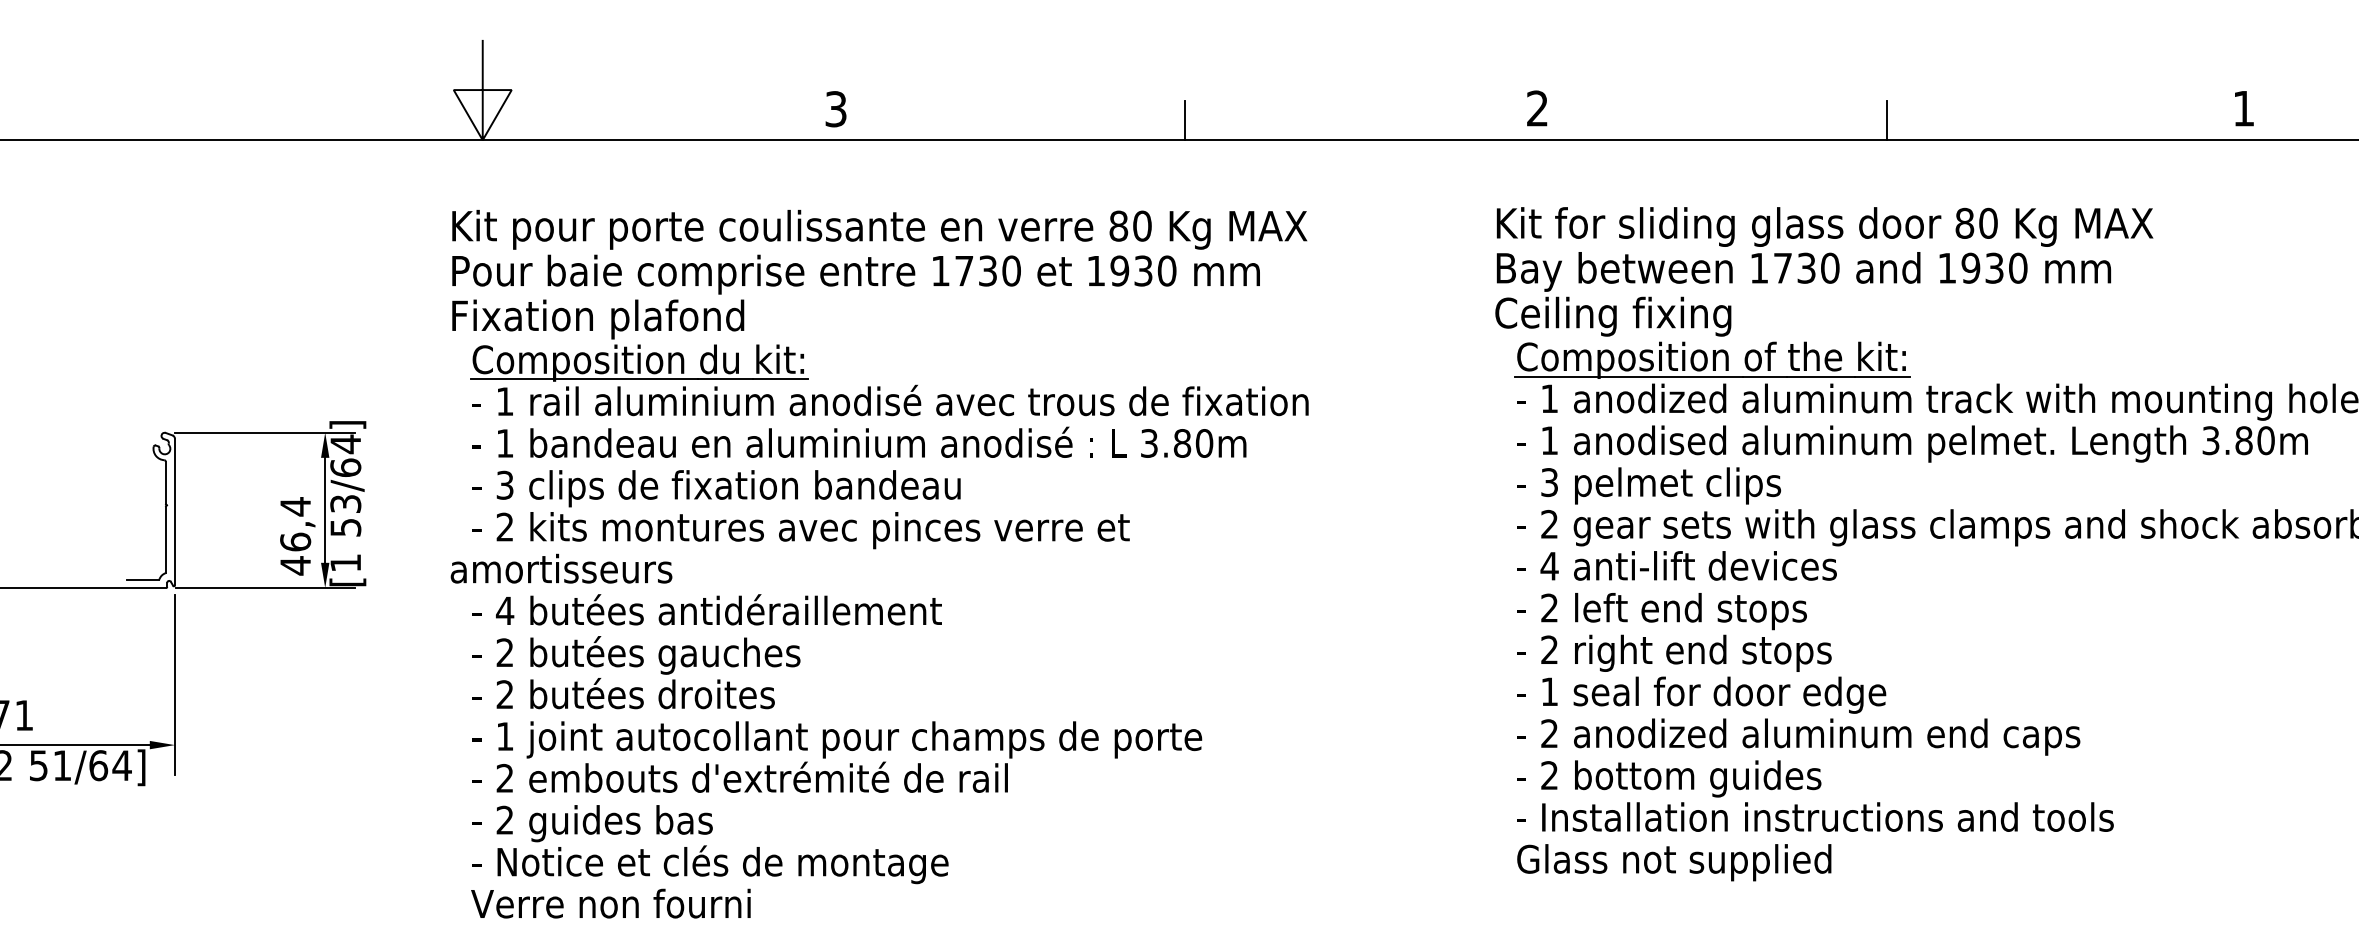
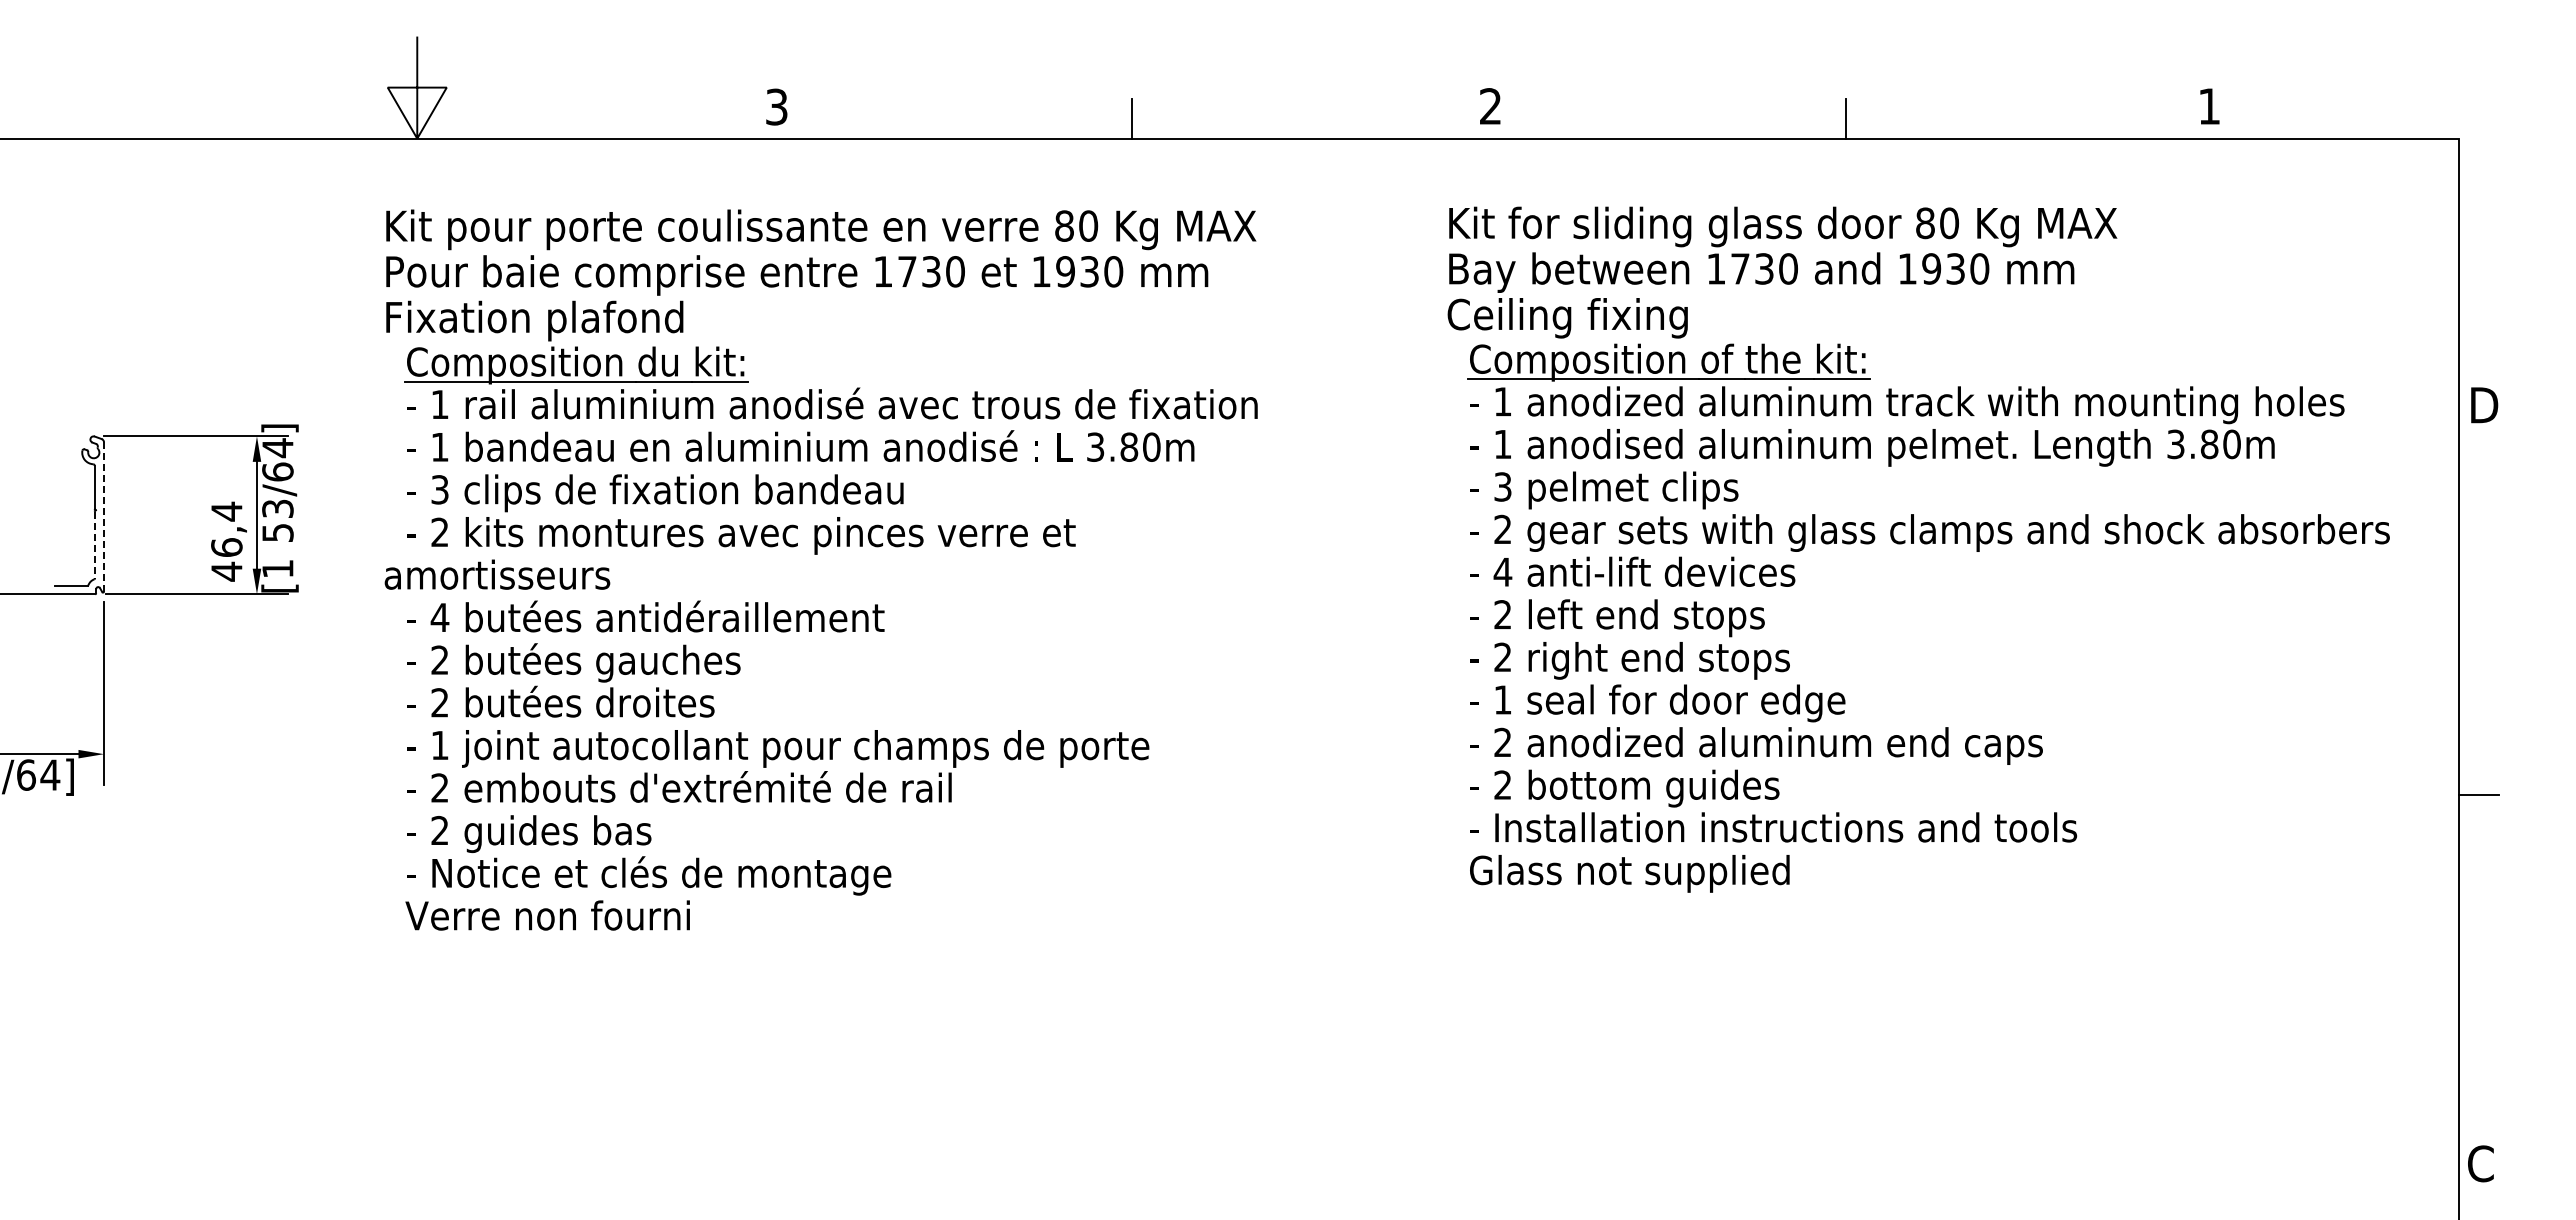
line: (175, 511) -> (104, 516), solid -> dashed
line: (165, 540) -> (94, 545), solid -> dashed

